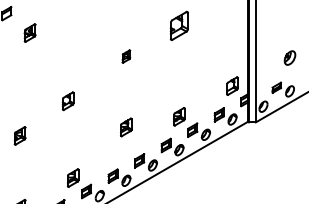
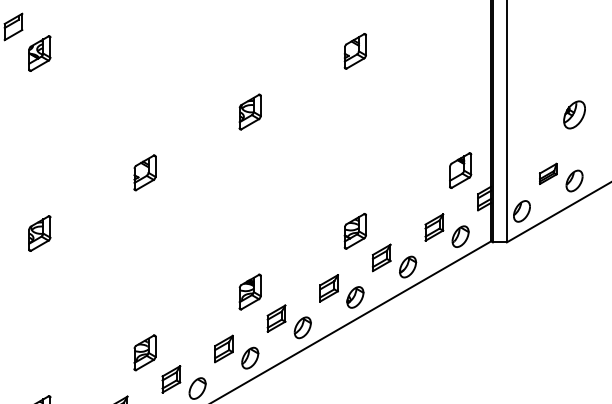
part: (179, 25) -> (355, 50), size x0.62
part: (29, 32) -> (38, 52), moved
part: (126, 56) -> (250, 111), size x1.43
part: (67, 101) -> (143, 173), moved
part: (126, 127) -> (250, 292), moved
part: (19, 135) -> (38, 232), moved

